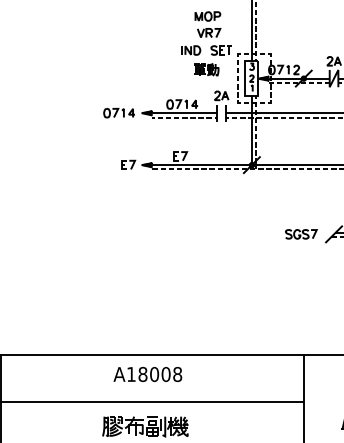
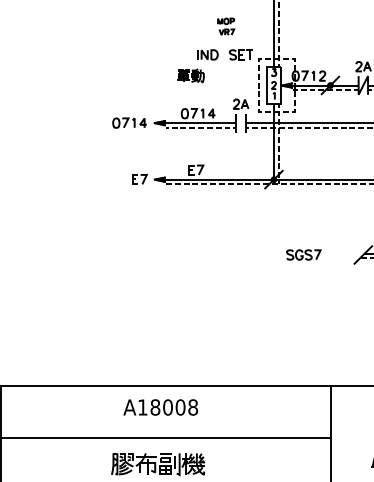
part: (207, 24) -> (225, 26), size x0.6
part: (206, 69) -> (190, 75), moved
part: (301, 234) -> (303, 255), moved

